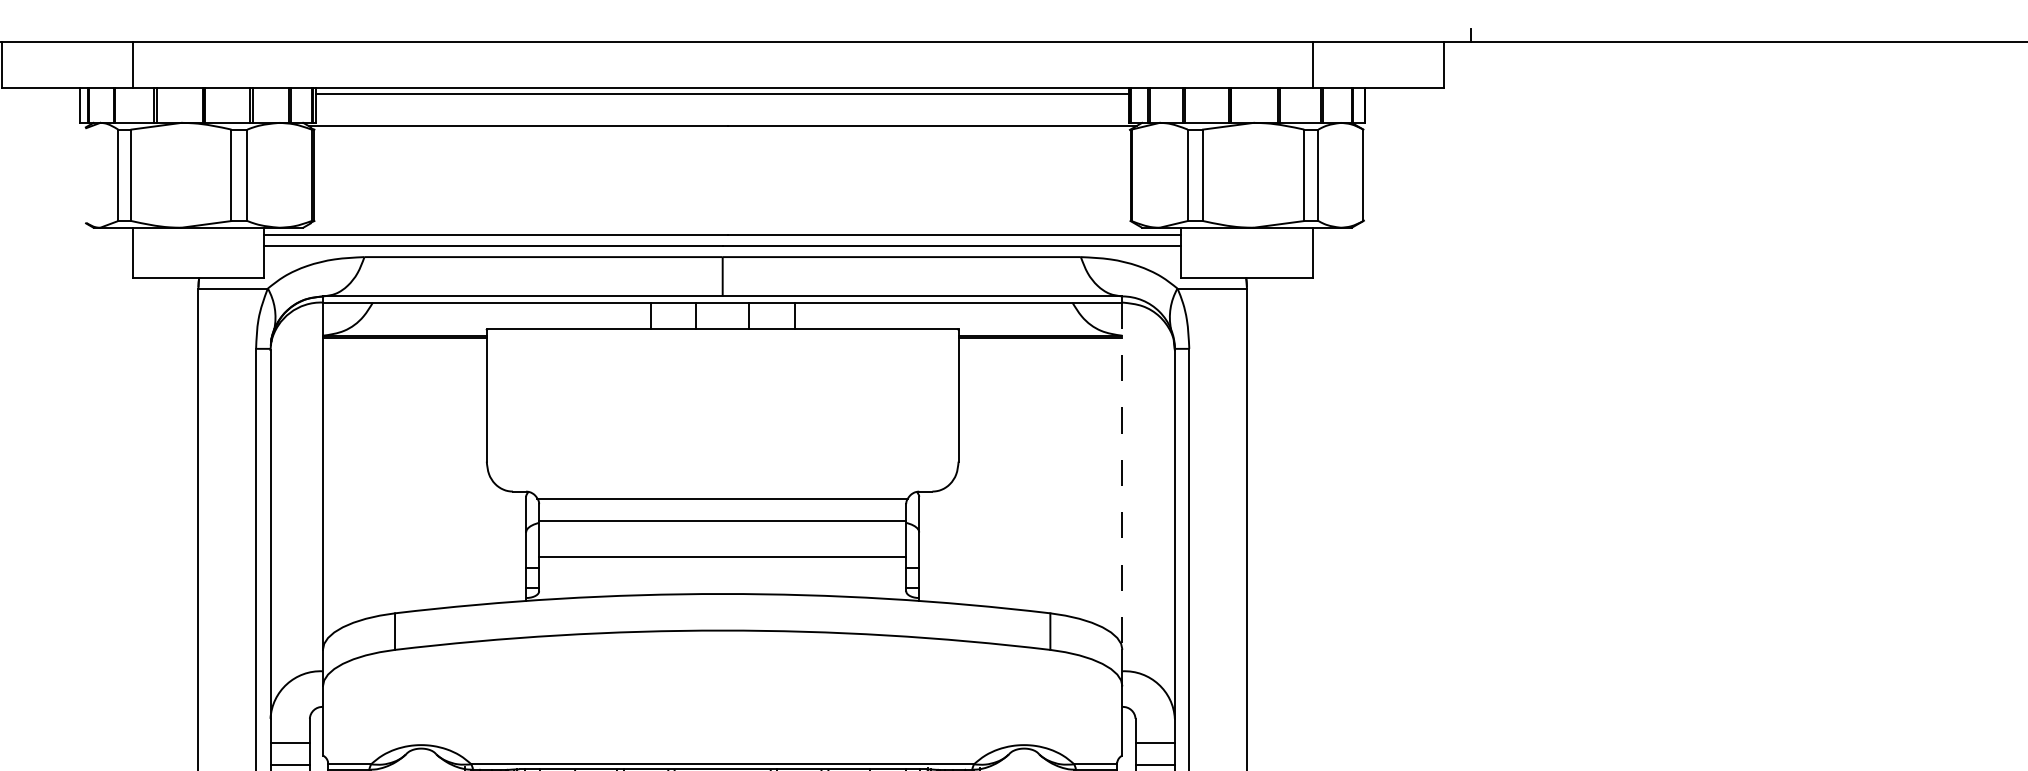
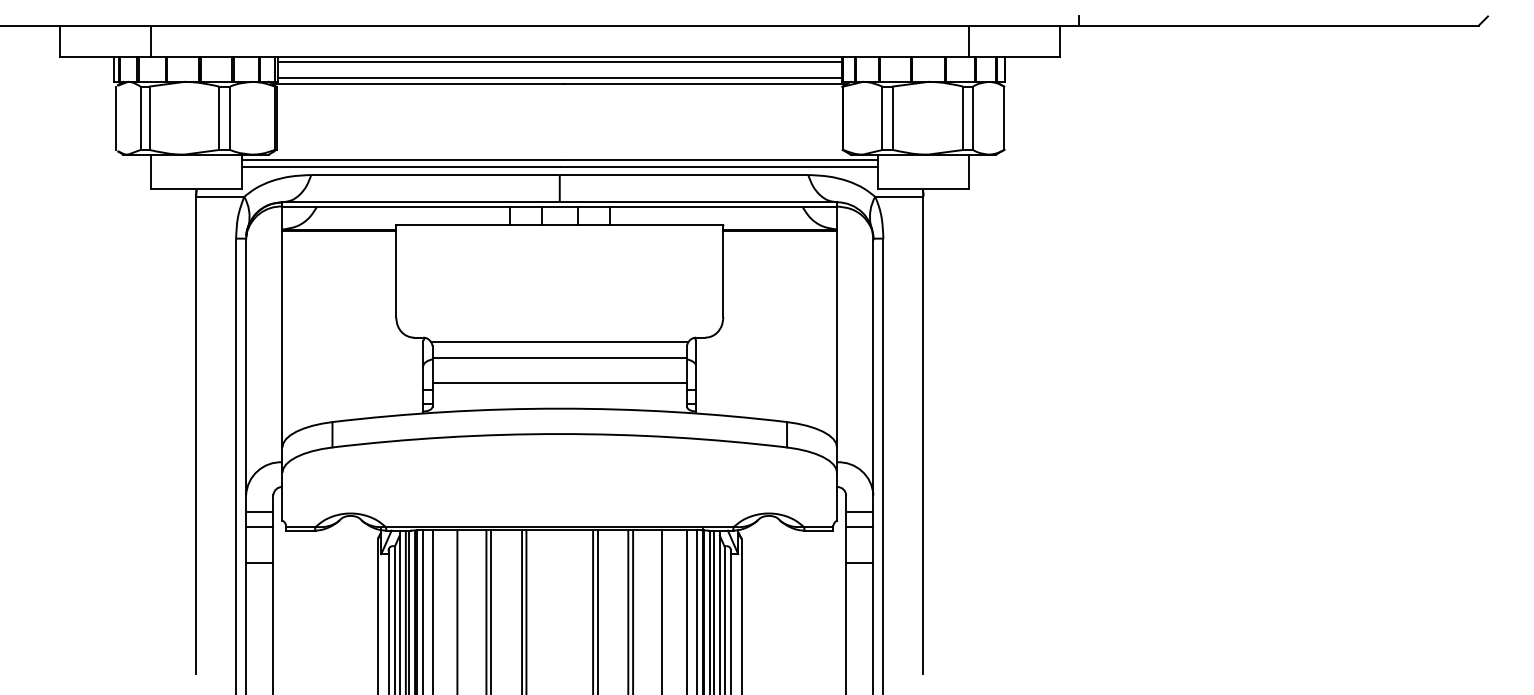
line: (722, 116) -> (559, 77), added
line: (82, 174) -> (115, 117), added
line: (1123, 476) -> (837, 327), dashed -> solid

